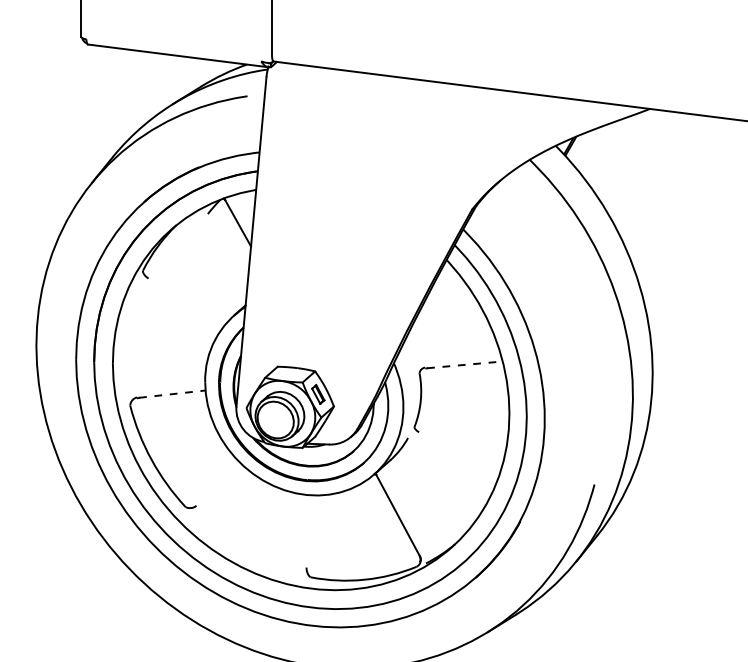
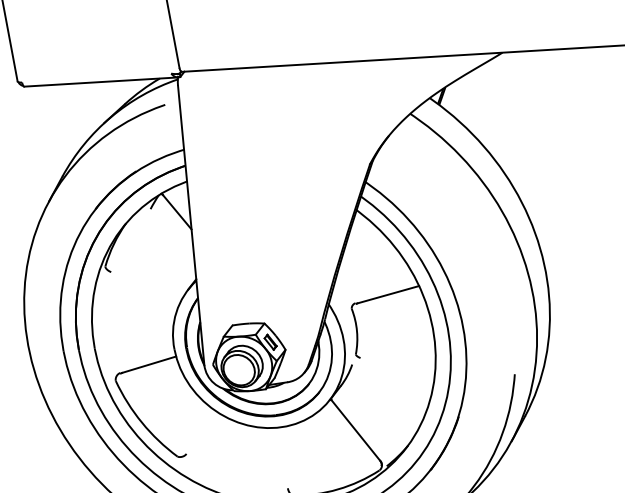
line: (464, 364) -> (387, 294), dashed -> solid
line: (172, 394) -> (149, 365), dashed -> solid

